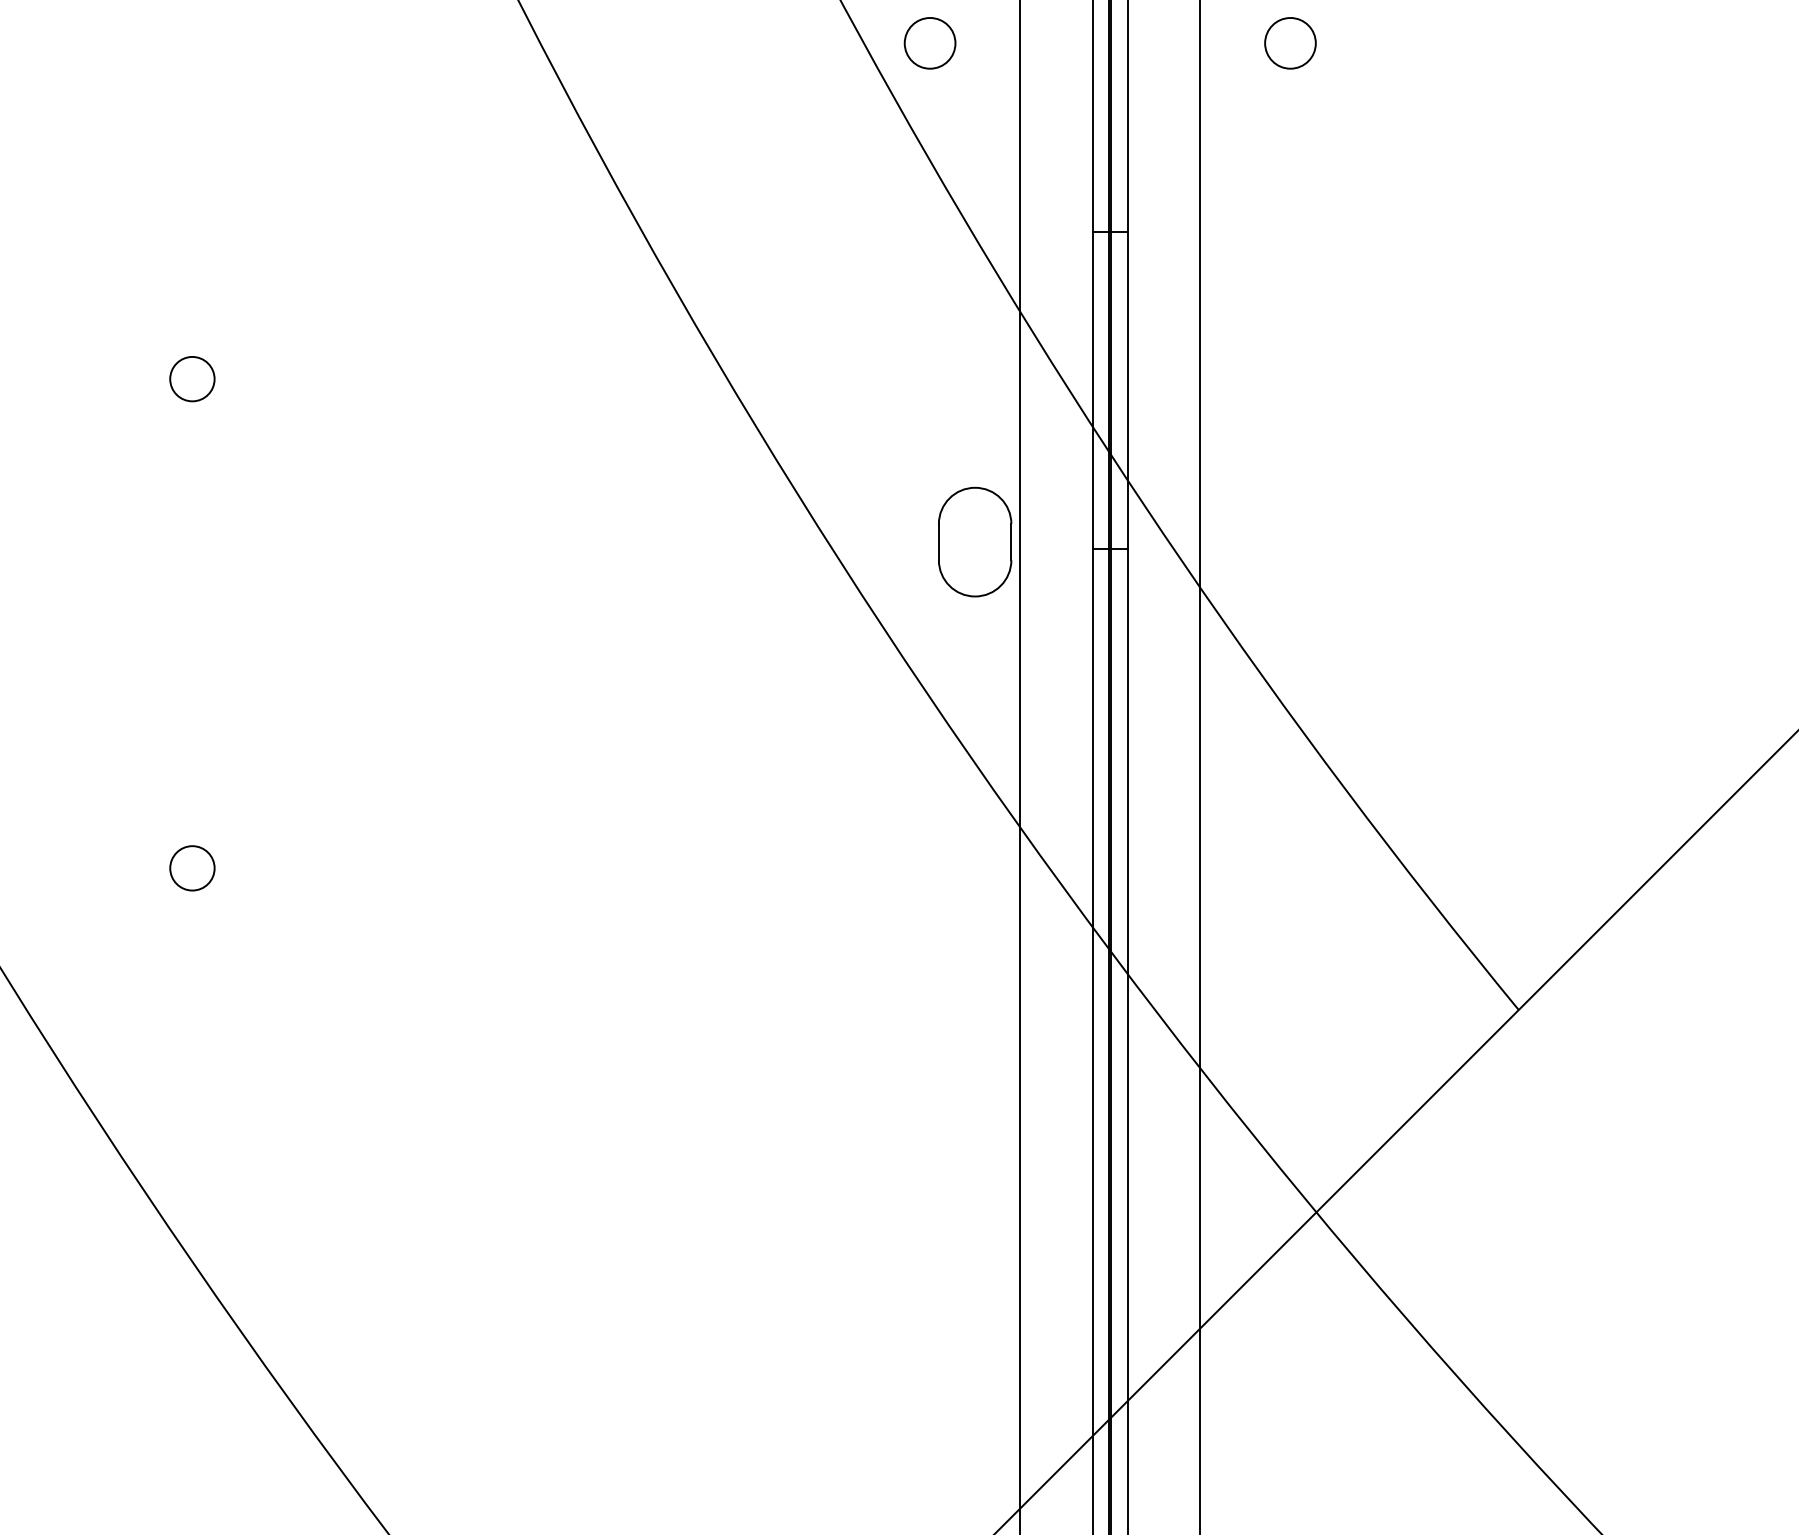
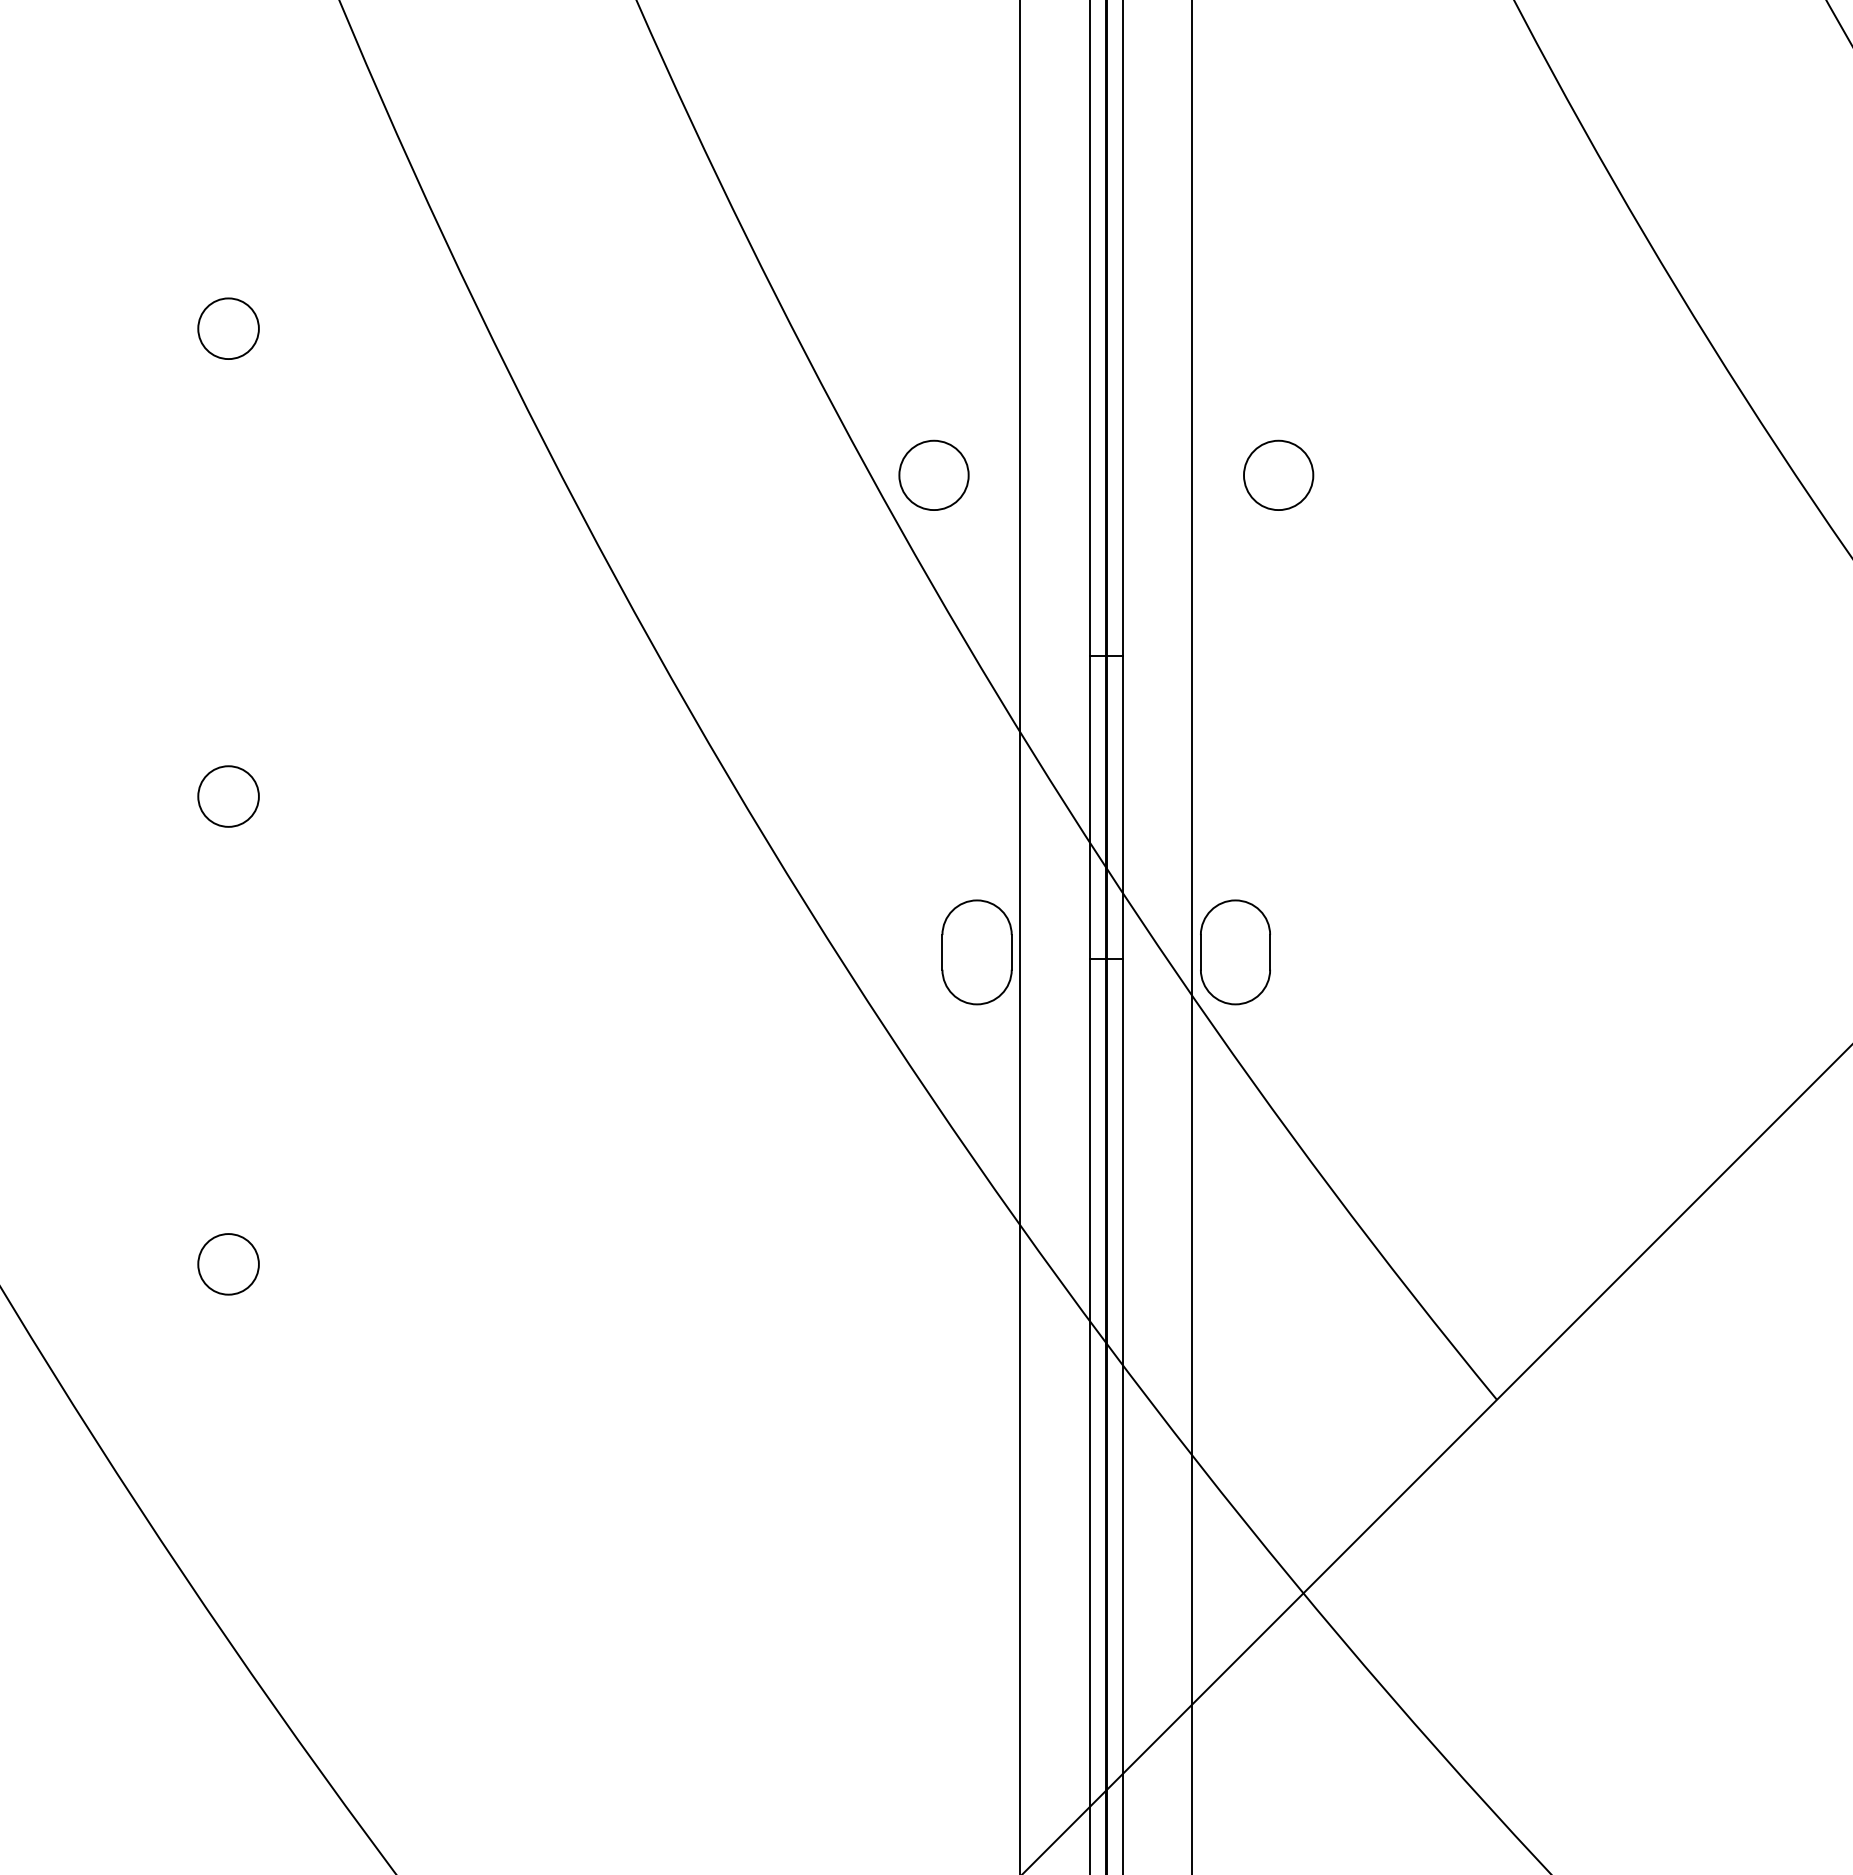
circle: (929, 43) -> (933, 475), size x1.43
circle: (1290, 43) -> (1278, 475), size x1.43
circle: (192, 379) -> (228, 796), size x1.43
part: (1245, 542) -> (1235, 952), added
circle: (192, 868) -> (228, 1264), size x1.43

